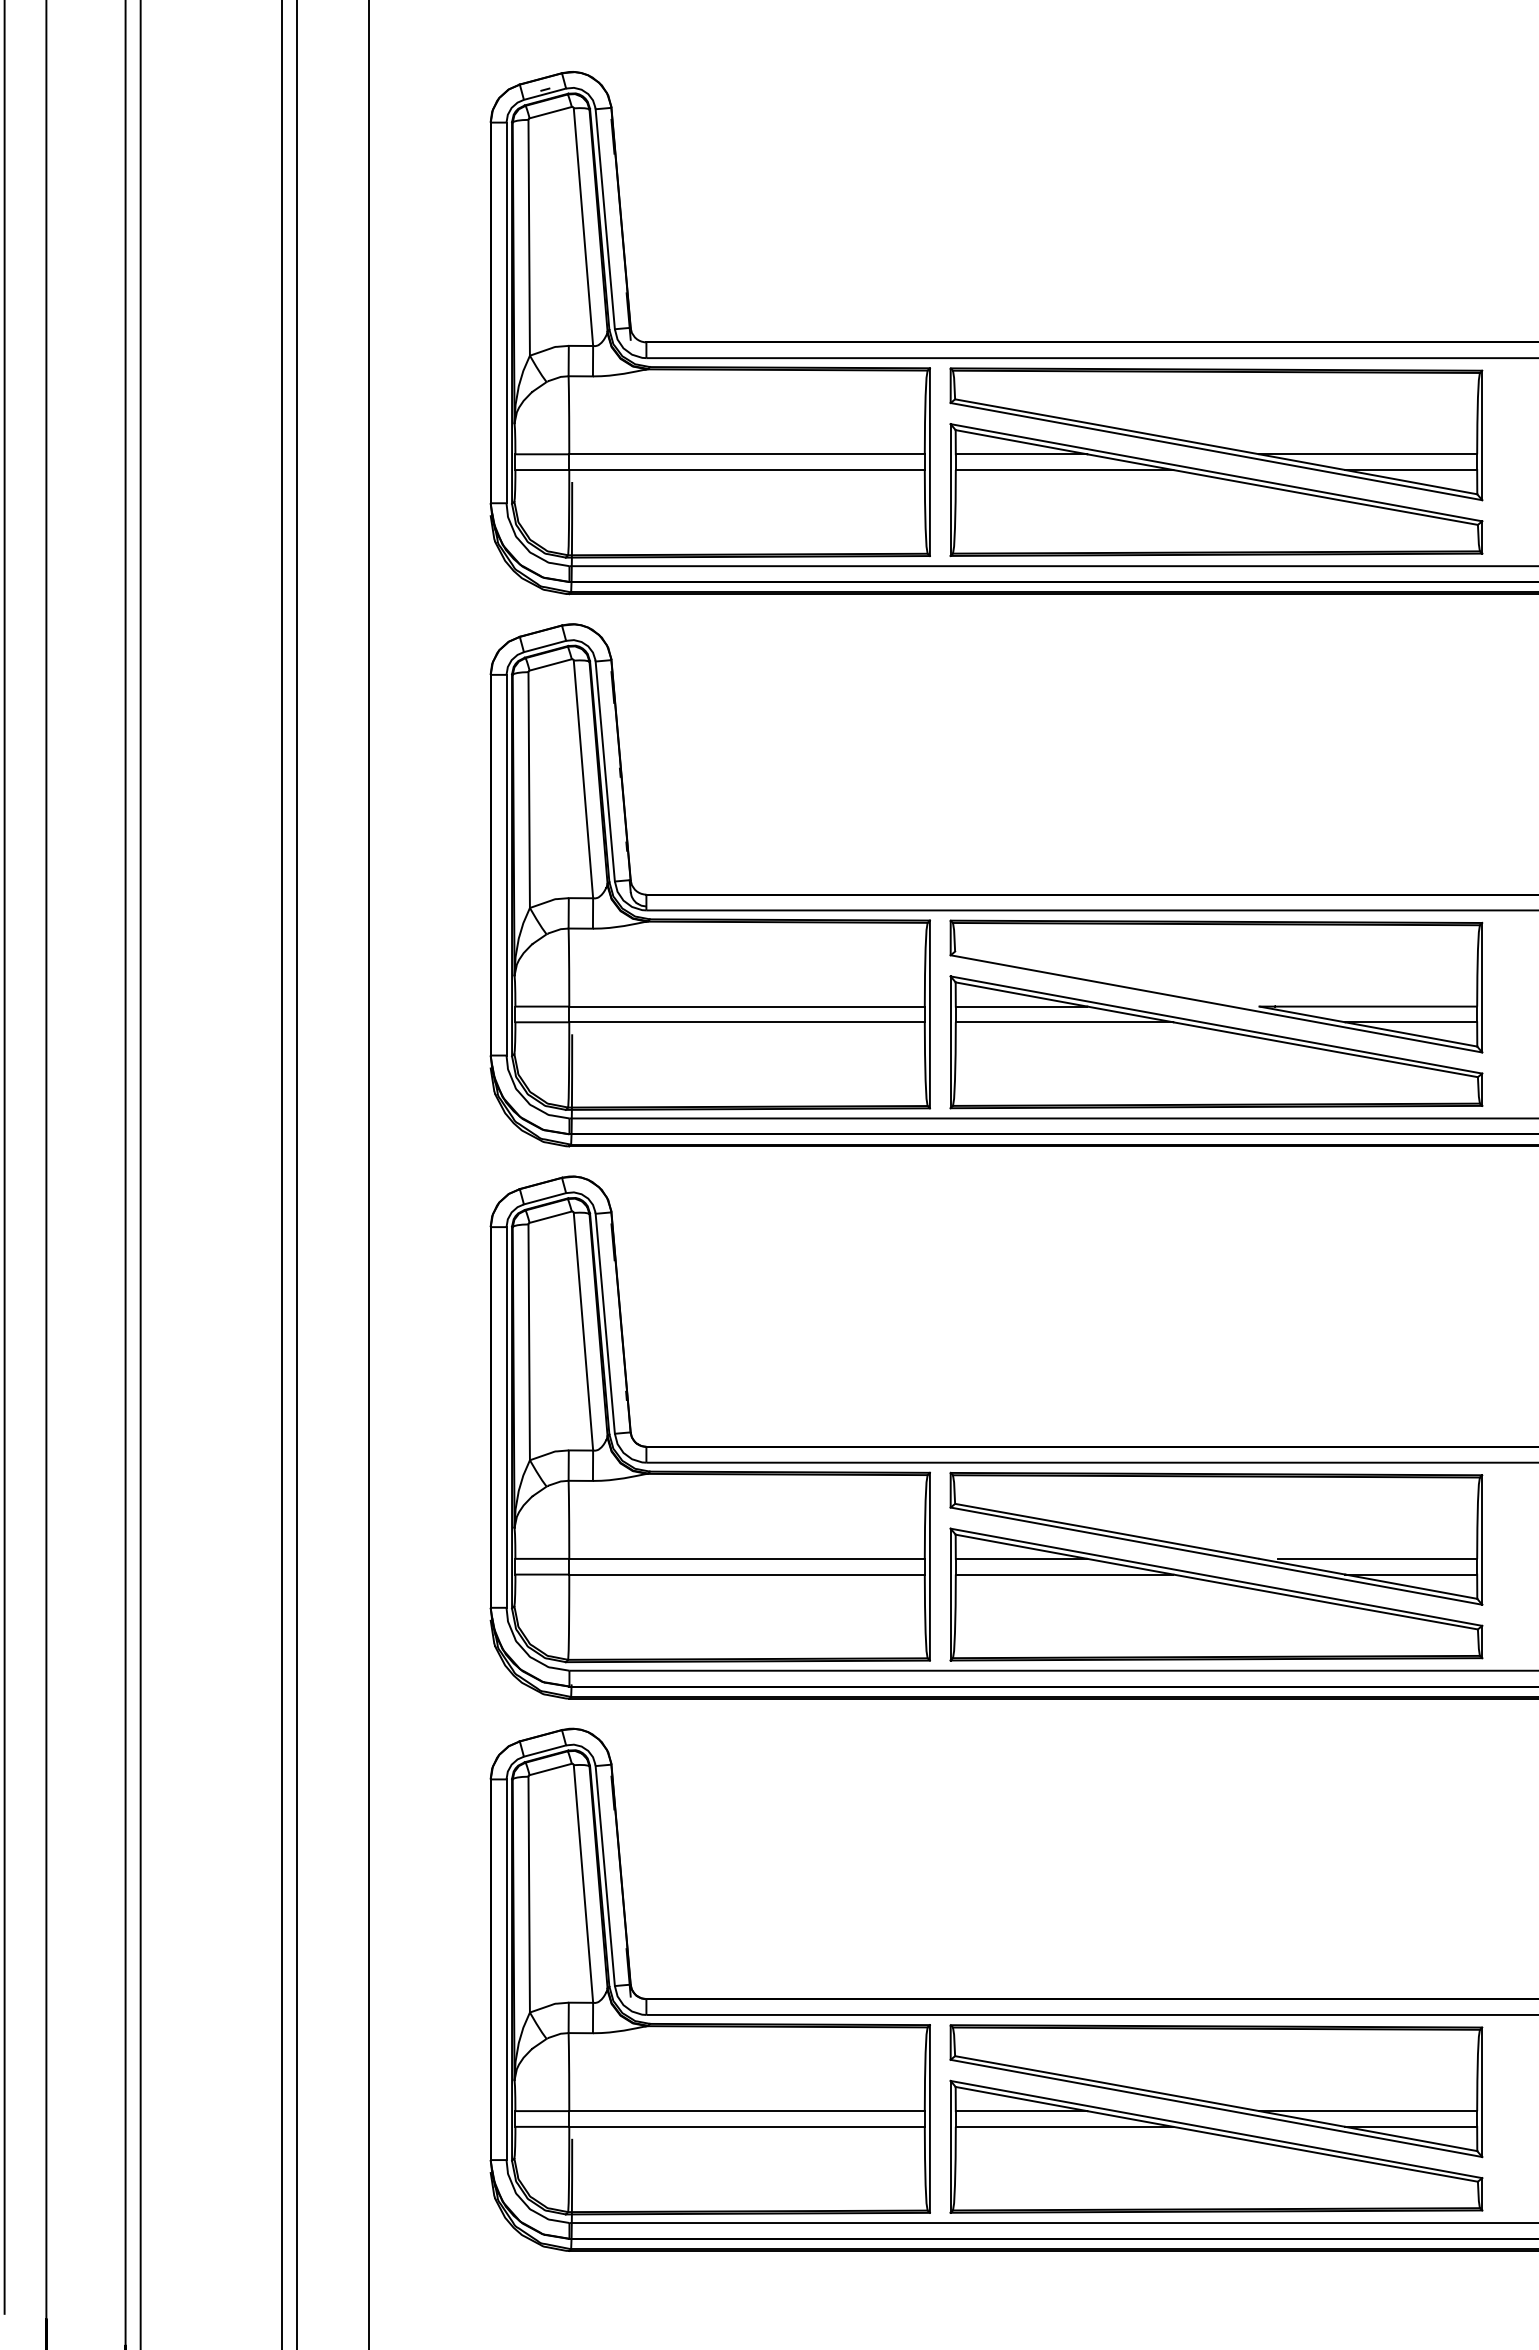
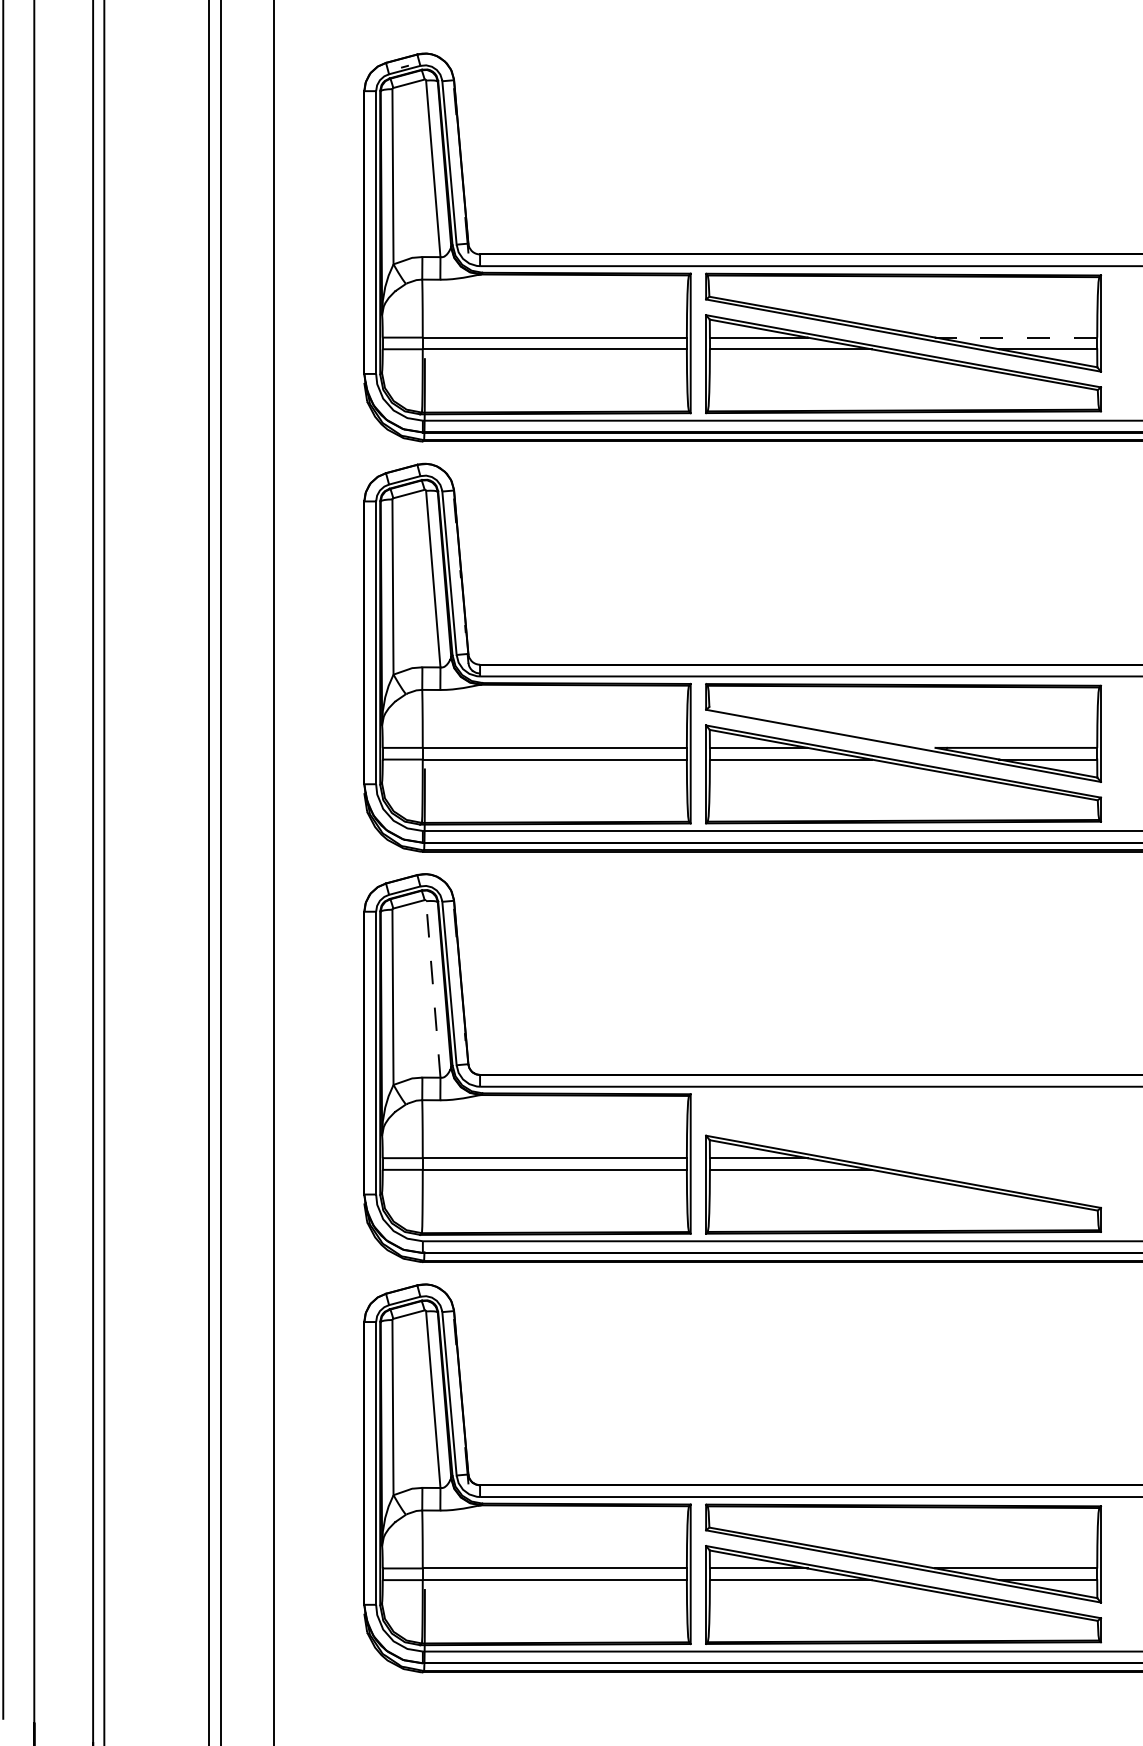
line: (1368, 454) -> (1016, 337), solid -> dashed
line: (583, 1331) -> (433, 989), solid -> dashed
part: (1216, 1538) -> (903, 1143), removed

